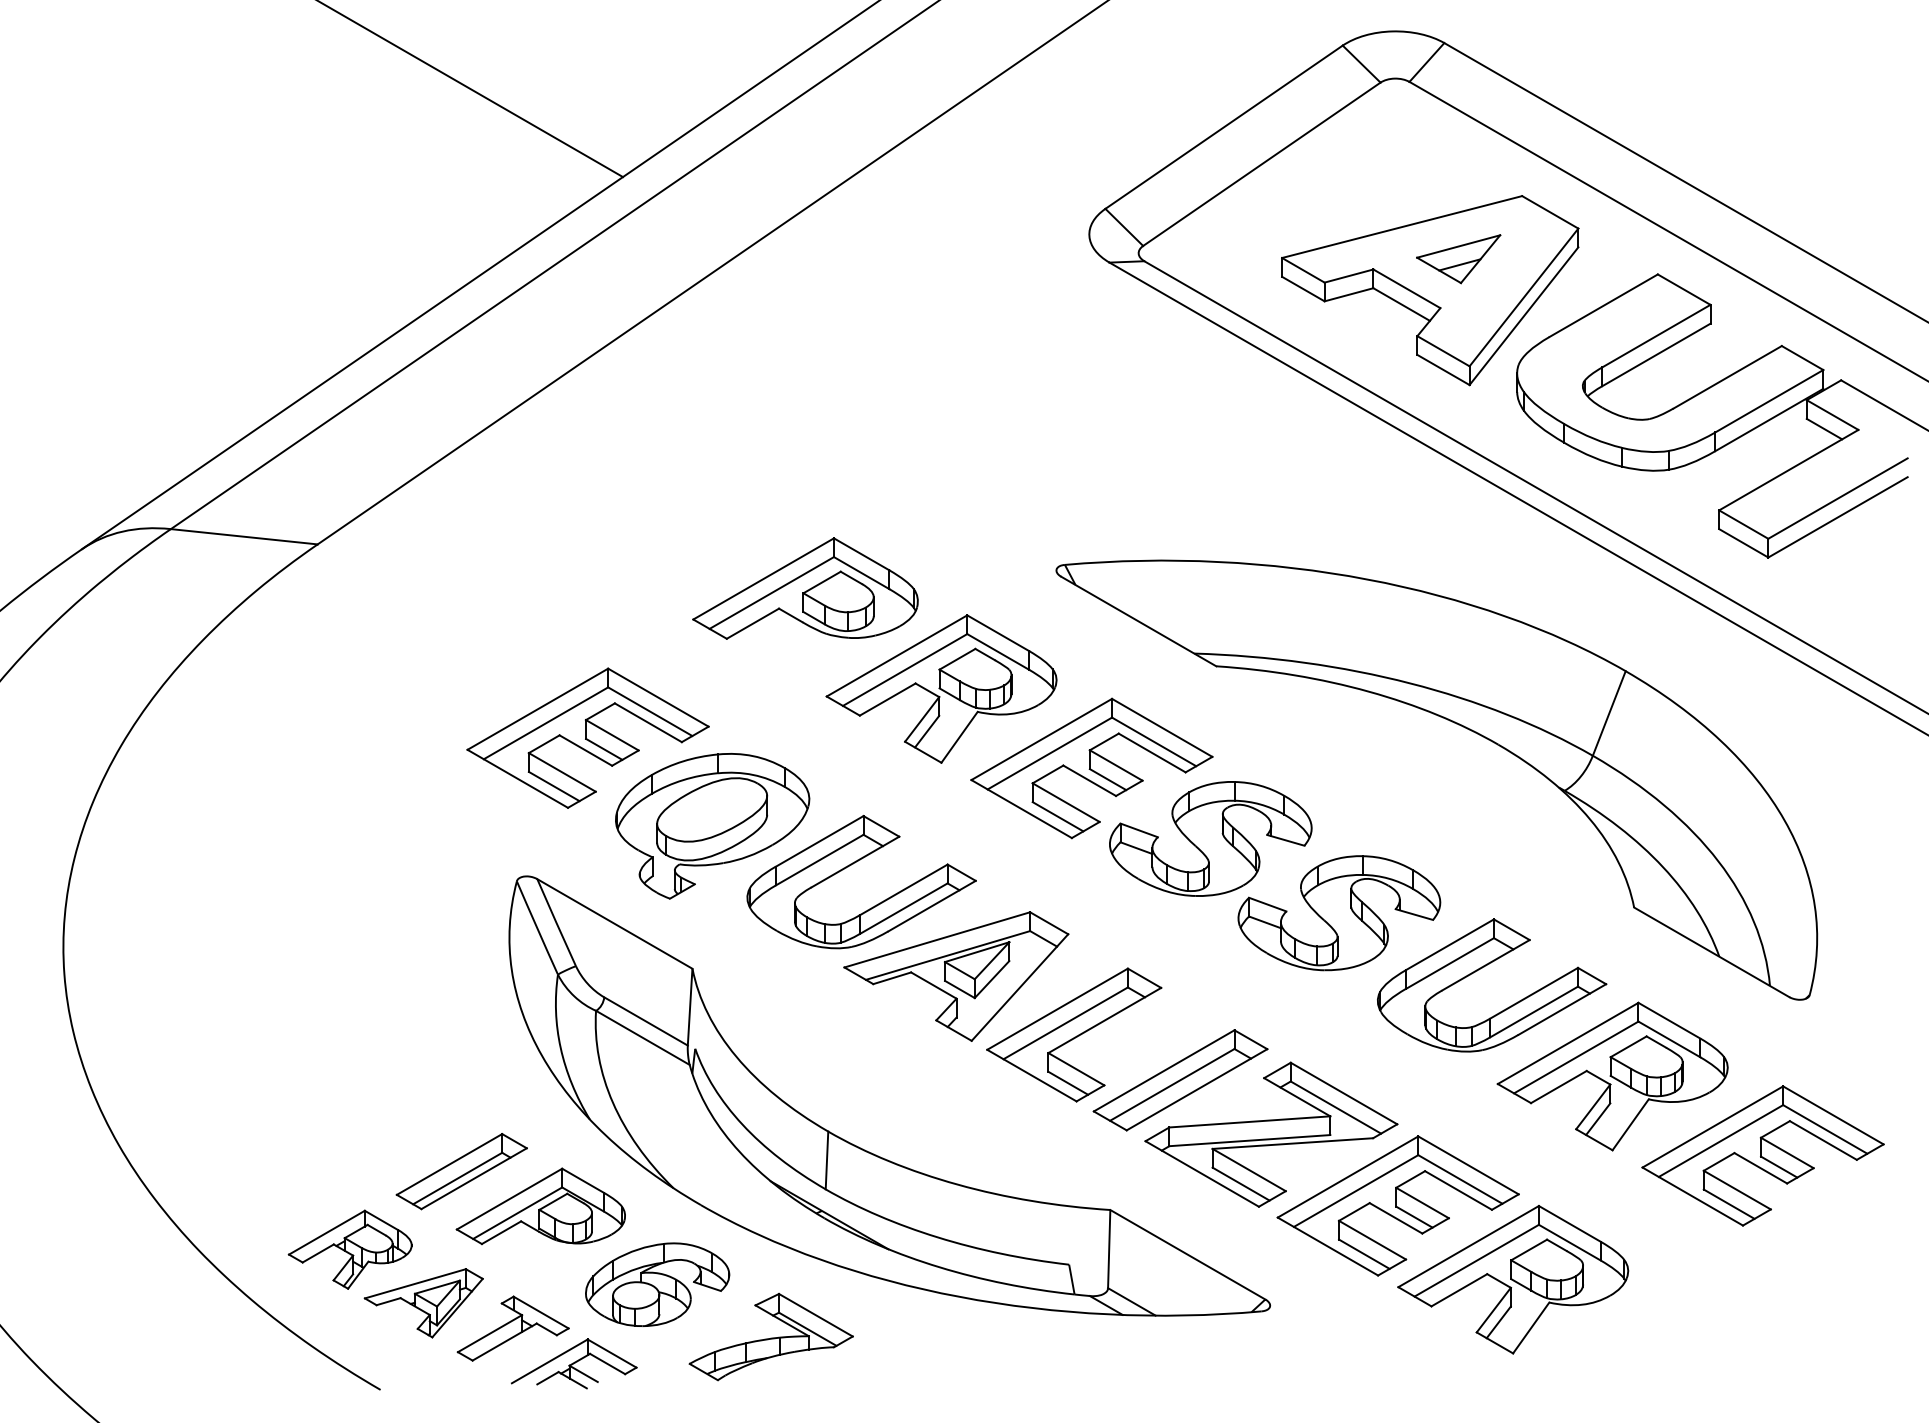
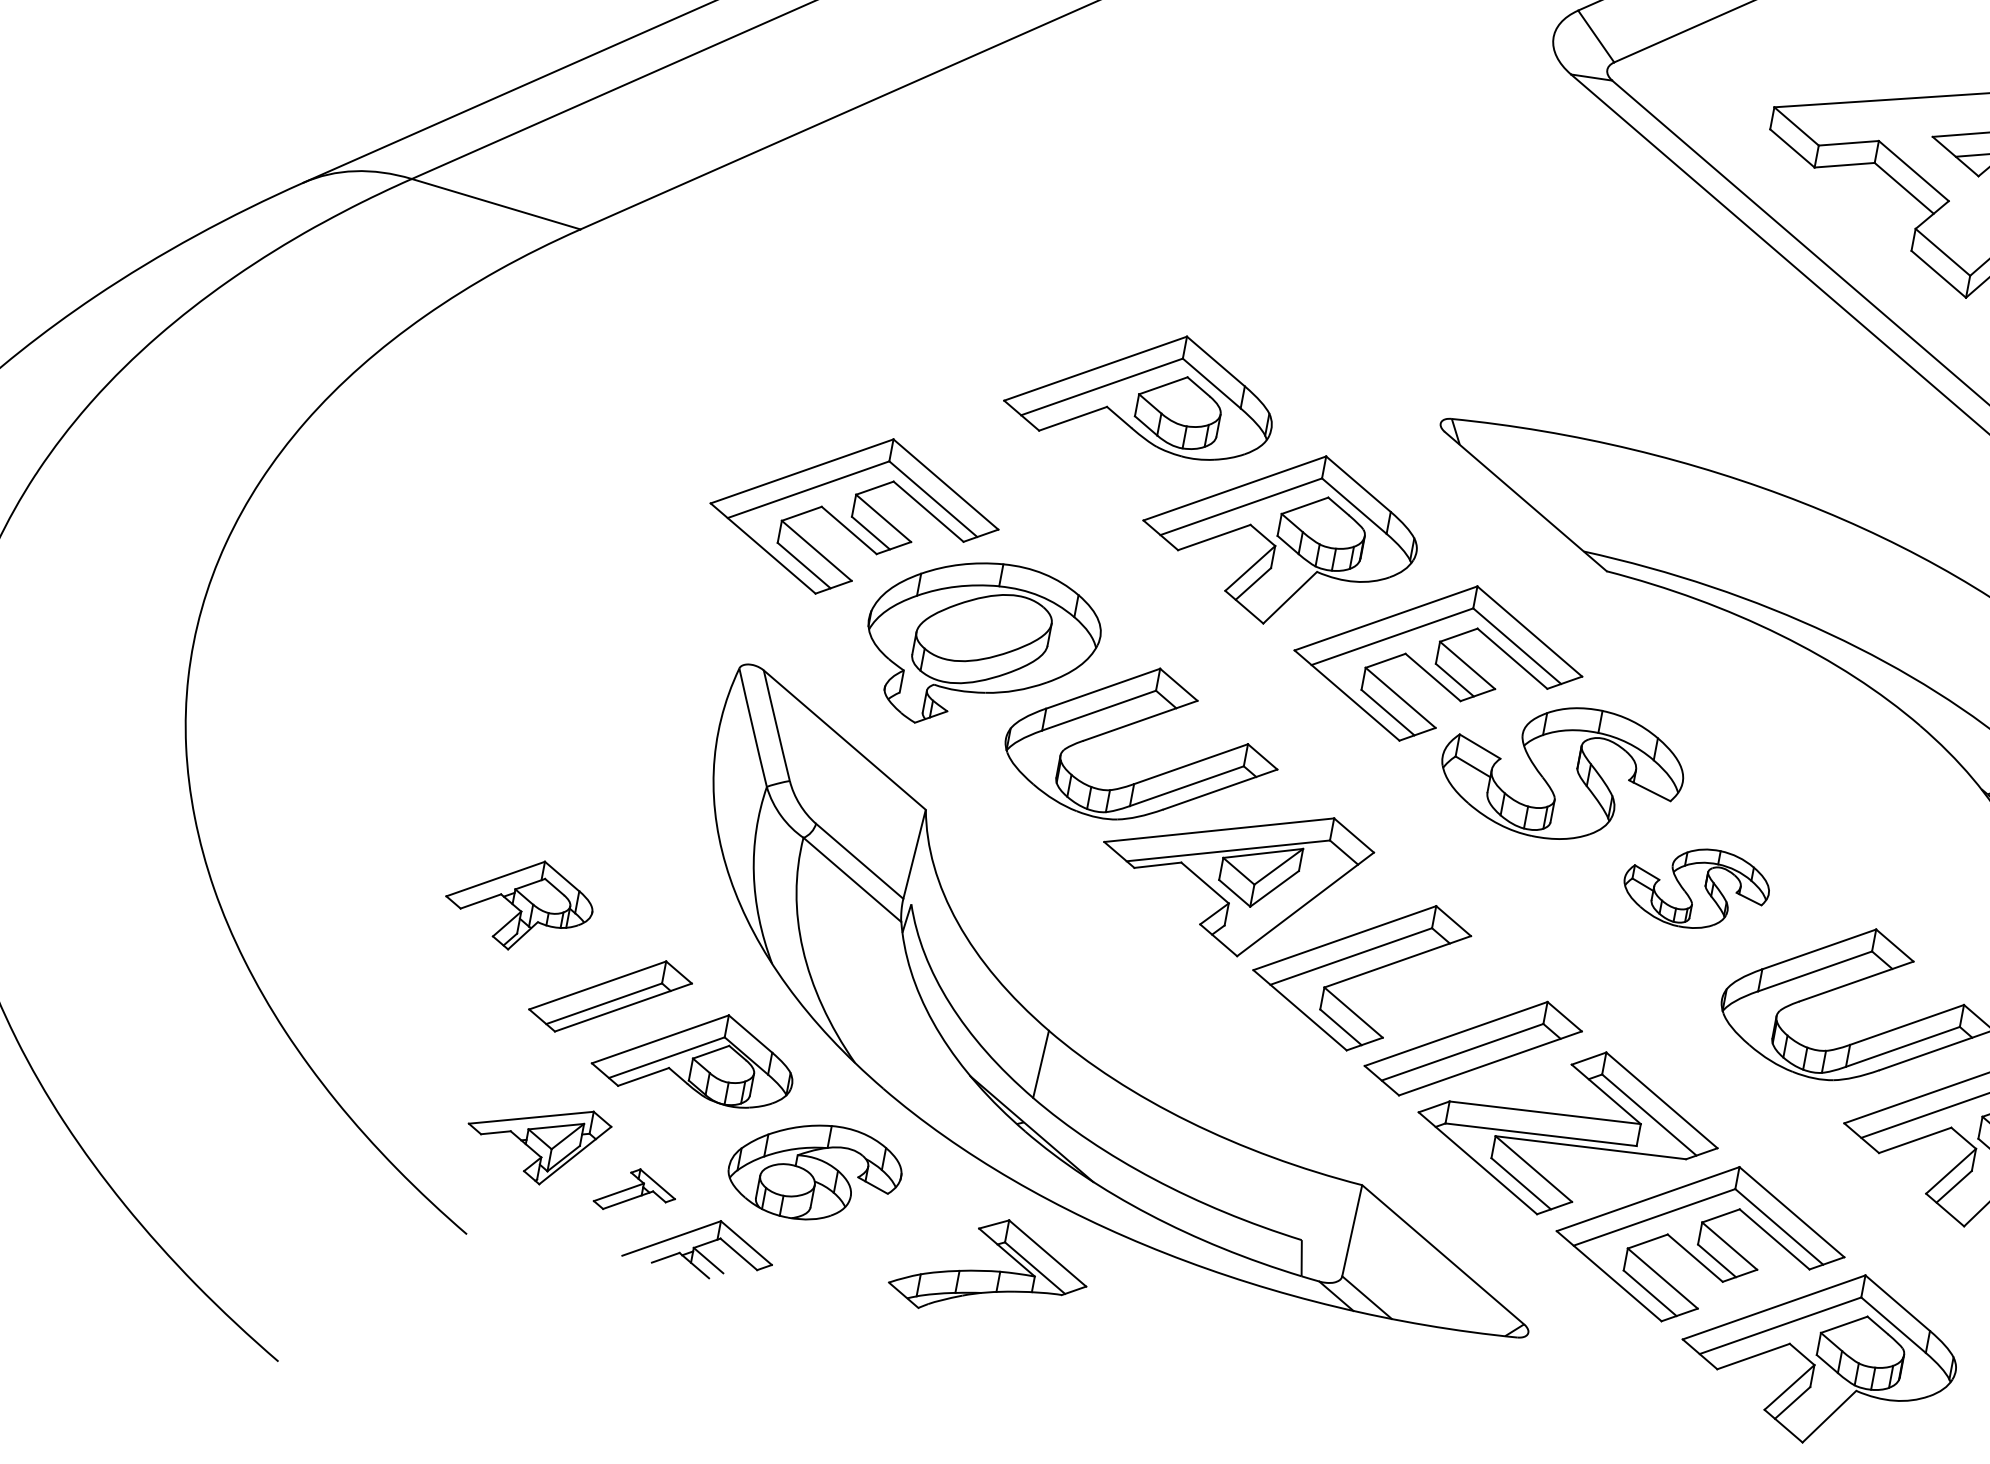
part: (1339, 913) -> (1696, 888), size x0.6
part: (349, 1249) -> (518, 903), moved
part: (512, 1328) -> (635, 1191), size x0.6
part: (770, 1336) -> (989, 1268), moved

